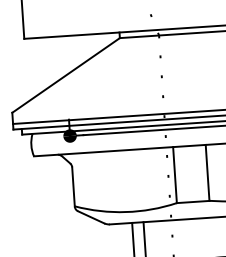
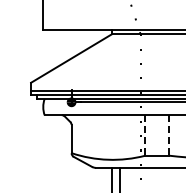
line: (207, 173) -> (168, 135), solid -> dashed
line: (175, 175) -> (145, 135), solid -> dashed

